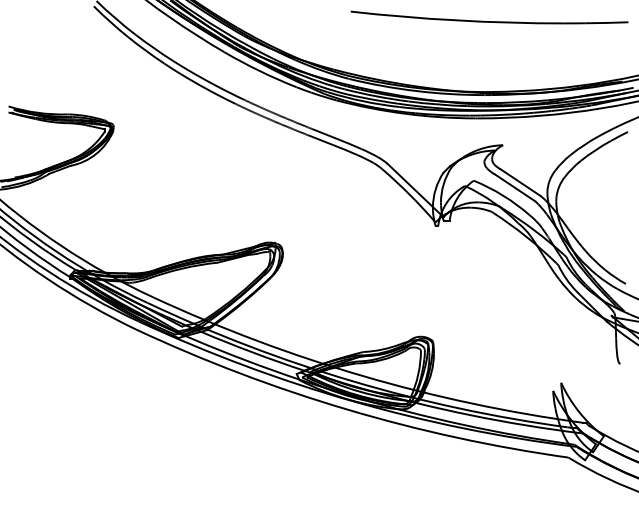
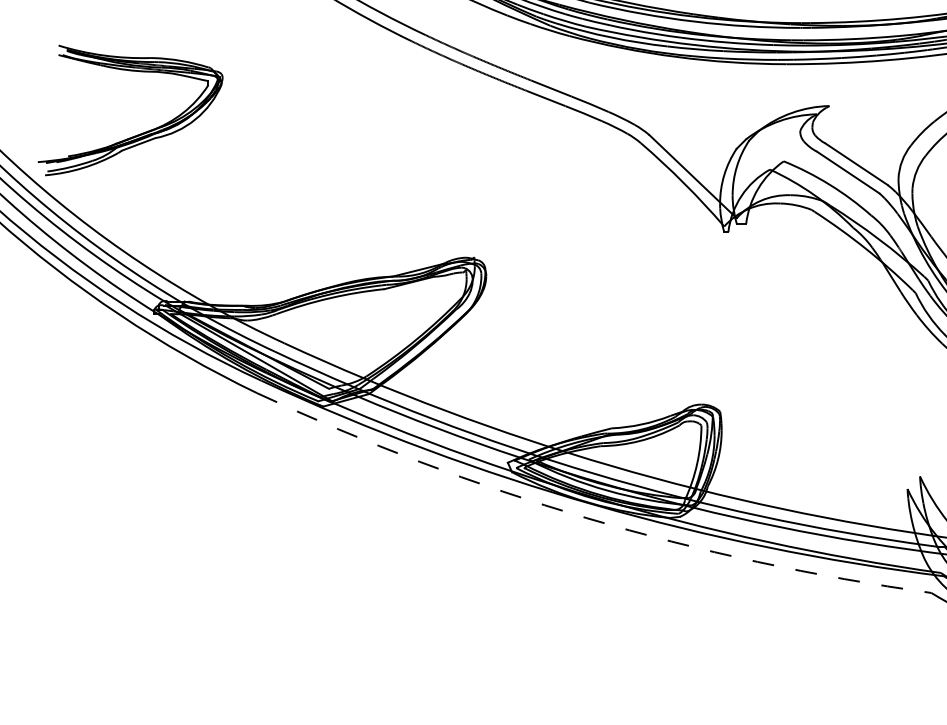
arc: (347, 409) -> (586, 517), solid -> dashed

